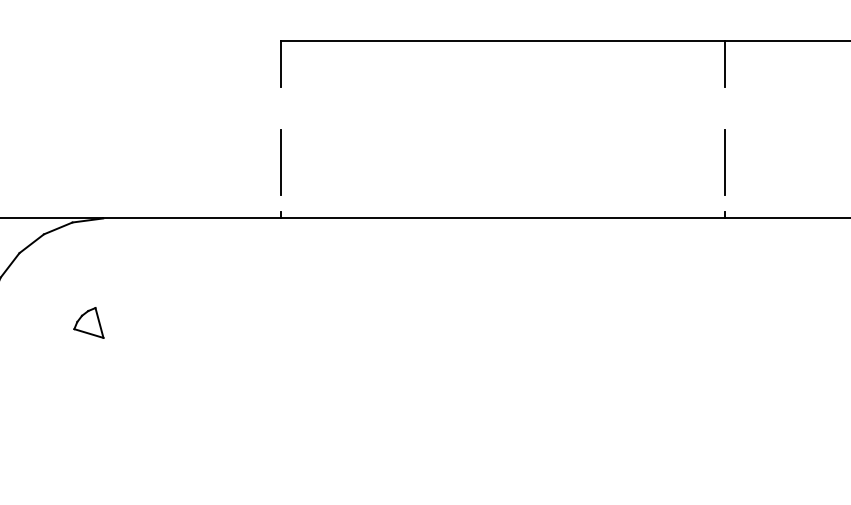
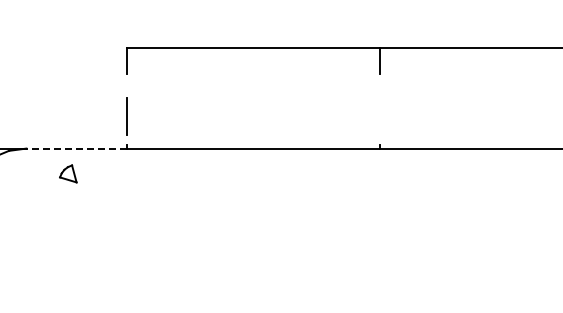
line: (725, 161) -> (379, 116), removed
line: (191, 218) -> (76, 148), solid -> dashed
part: (89, 322) -> (68, 173), moved

